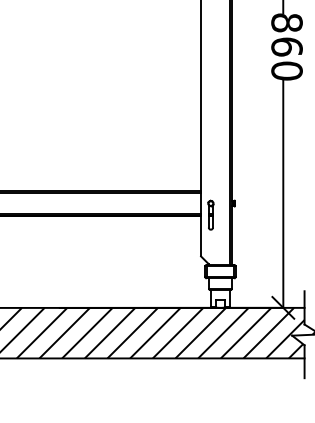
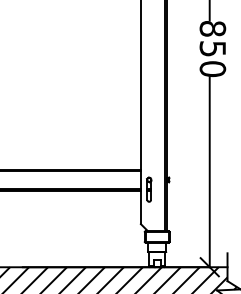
text: (286, 46) -> (212, 48), 860 -> 850

